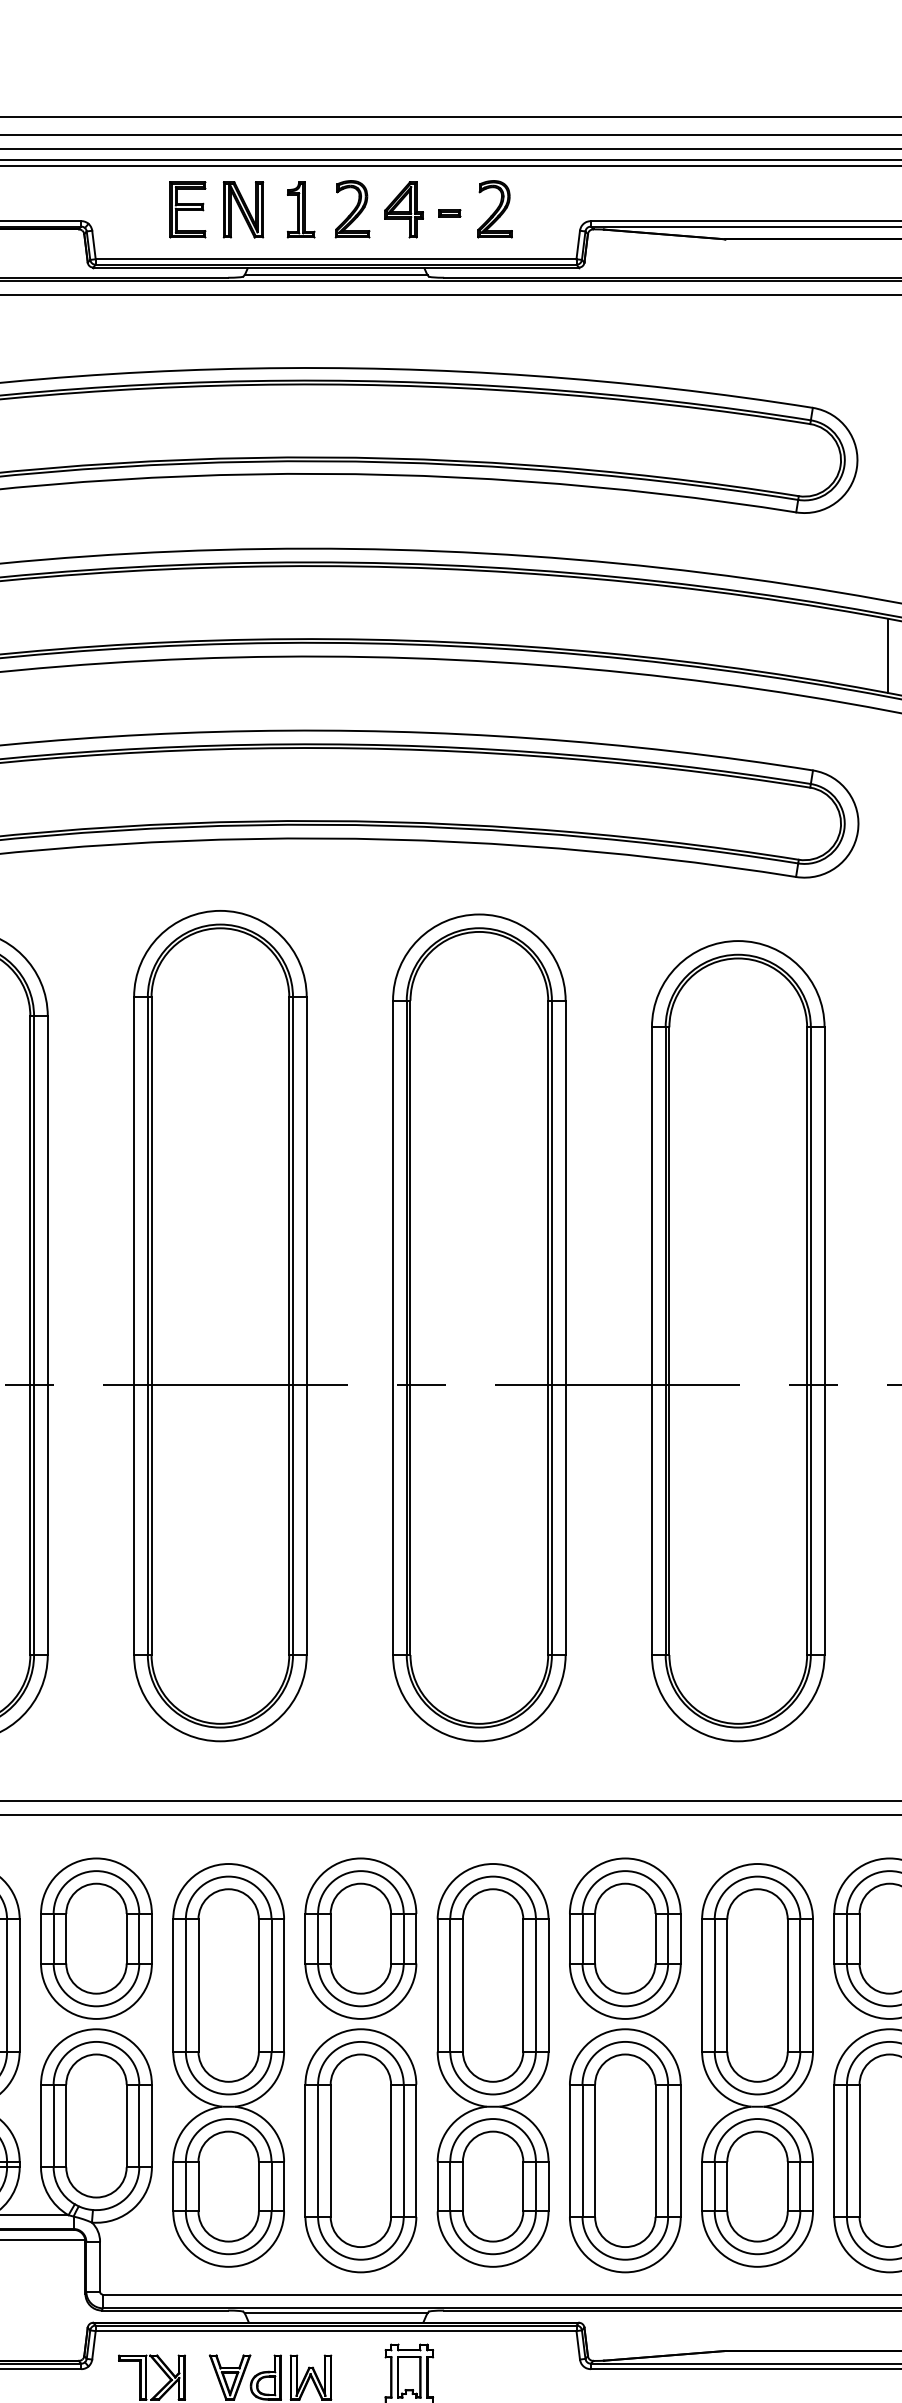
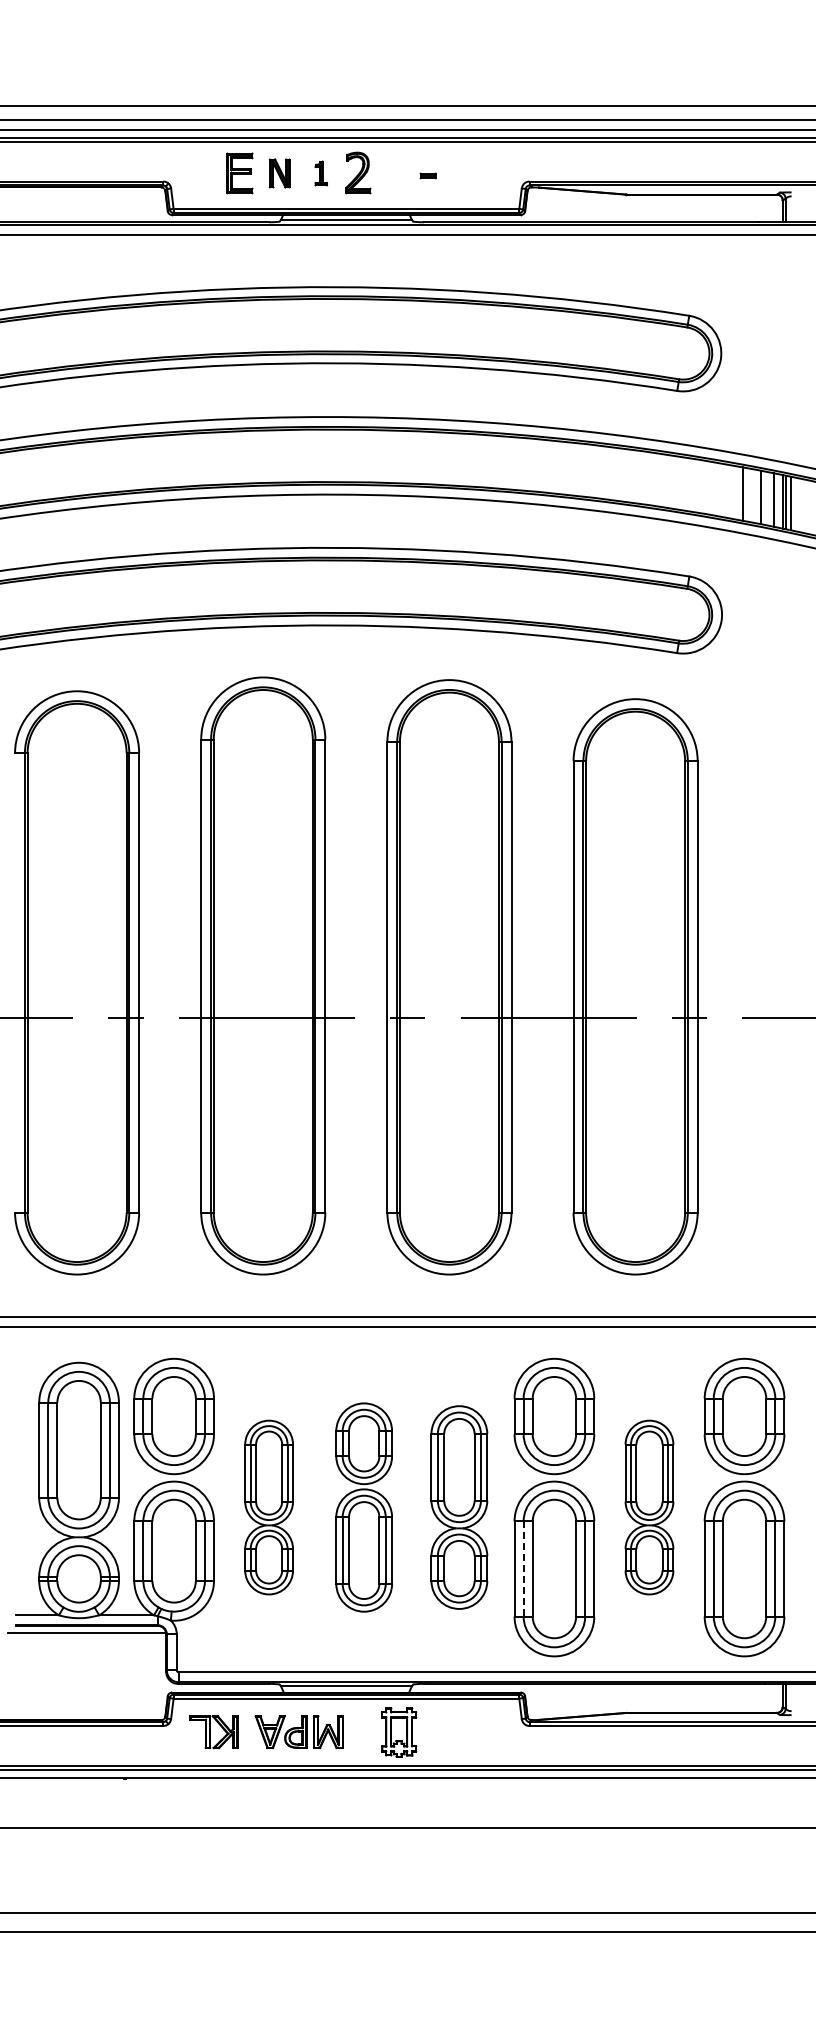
part: (494, 208) -> (460, 172), removed
part: (242, 209) -> (279, 173), size x0.7
part: (300, 209) -> (320, 173), size x0.6
part: (402, 209) -> (394, 173), removed
part: (227, 2065) -> (268, 1507), size x0.6
part: (359, 2065) -> (363, 1507), size x0.7
part: (493, 2065) -> (459, 1507), size x0.7
part: (757, 2065) -> (649, 1507), size x0.6
line: (582, 2151) -> (523, 1569), solid -> dashed

